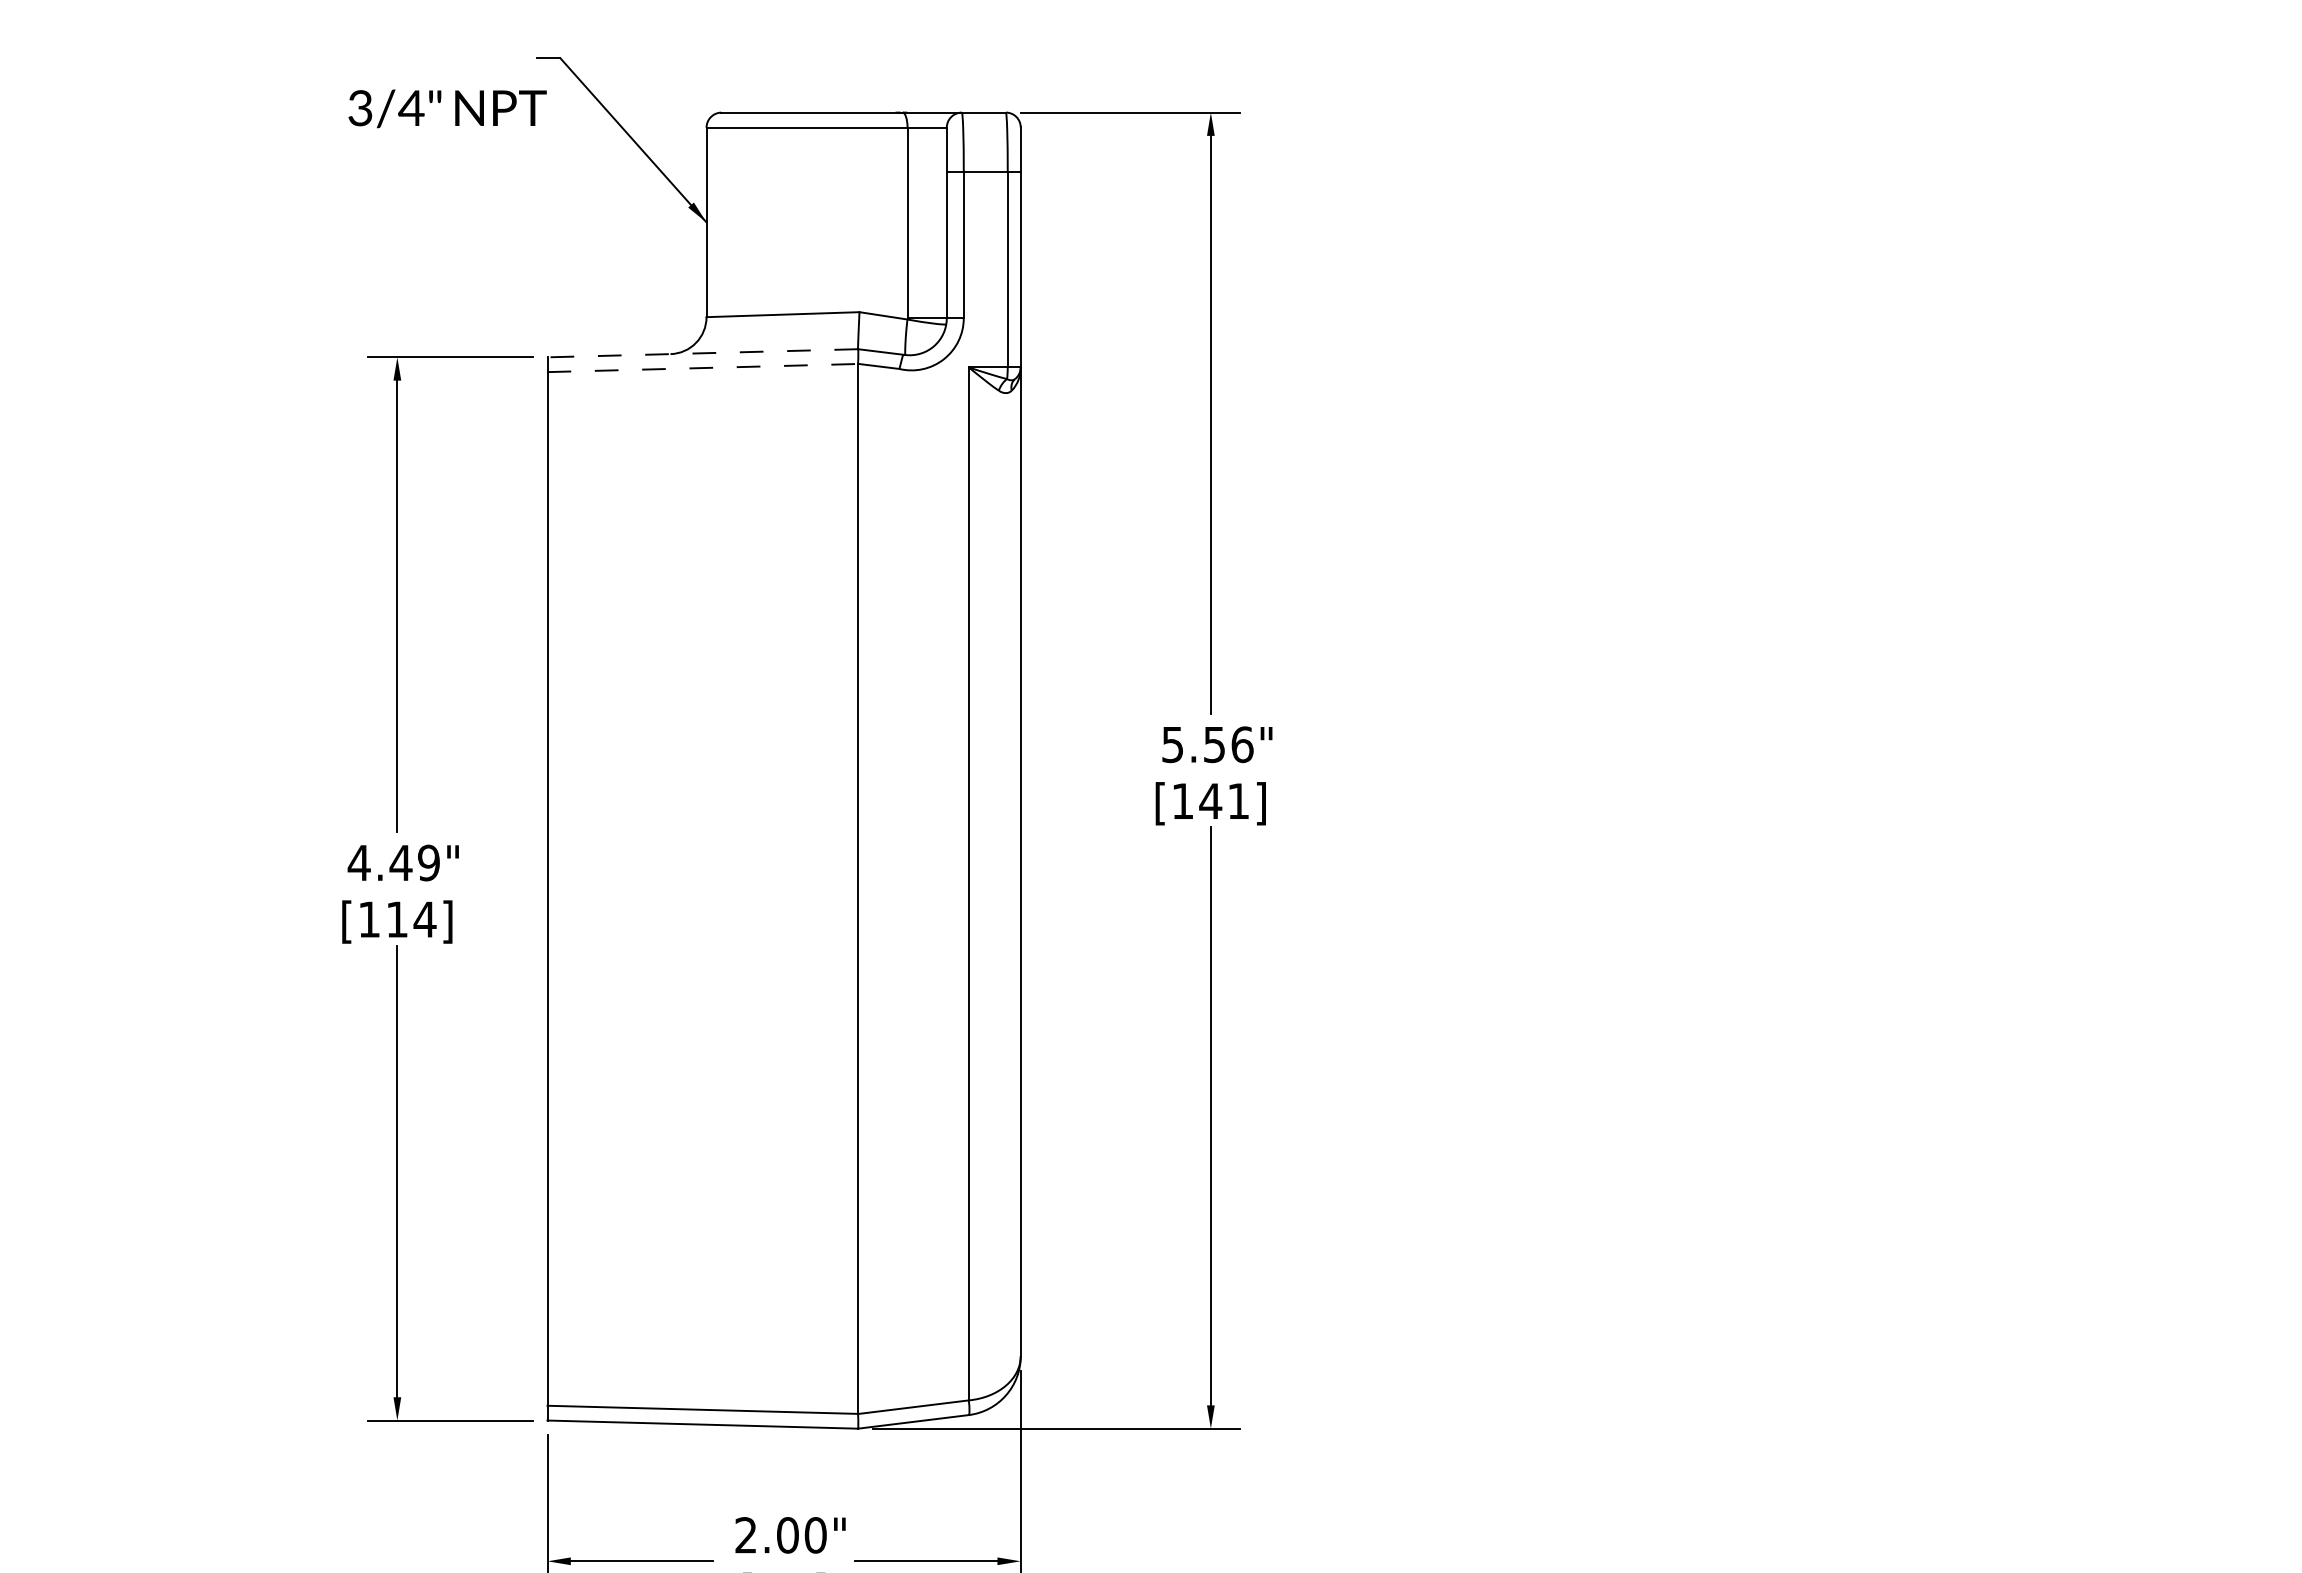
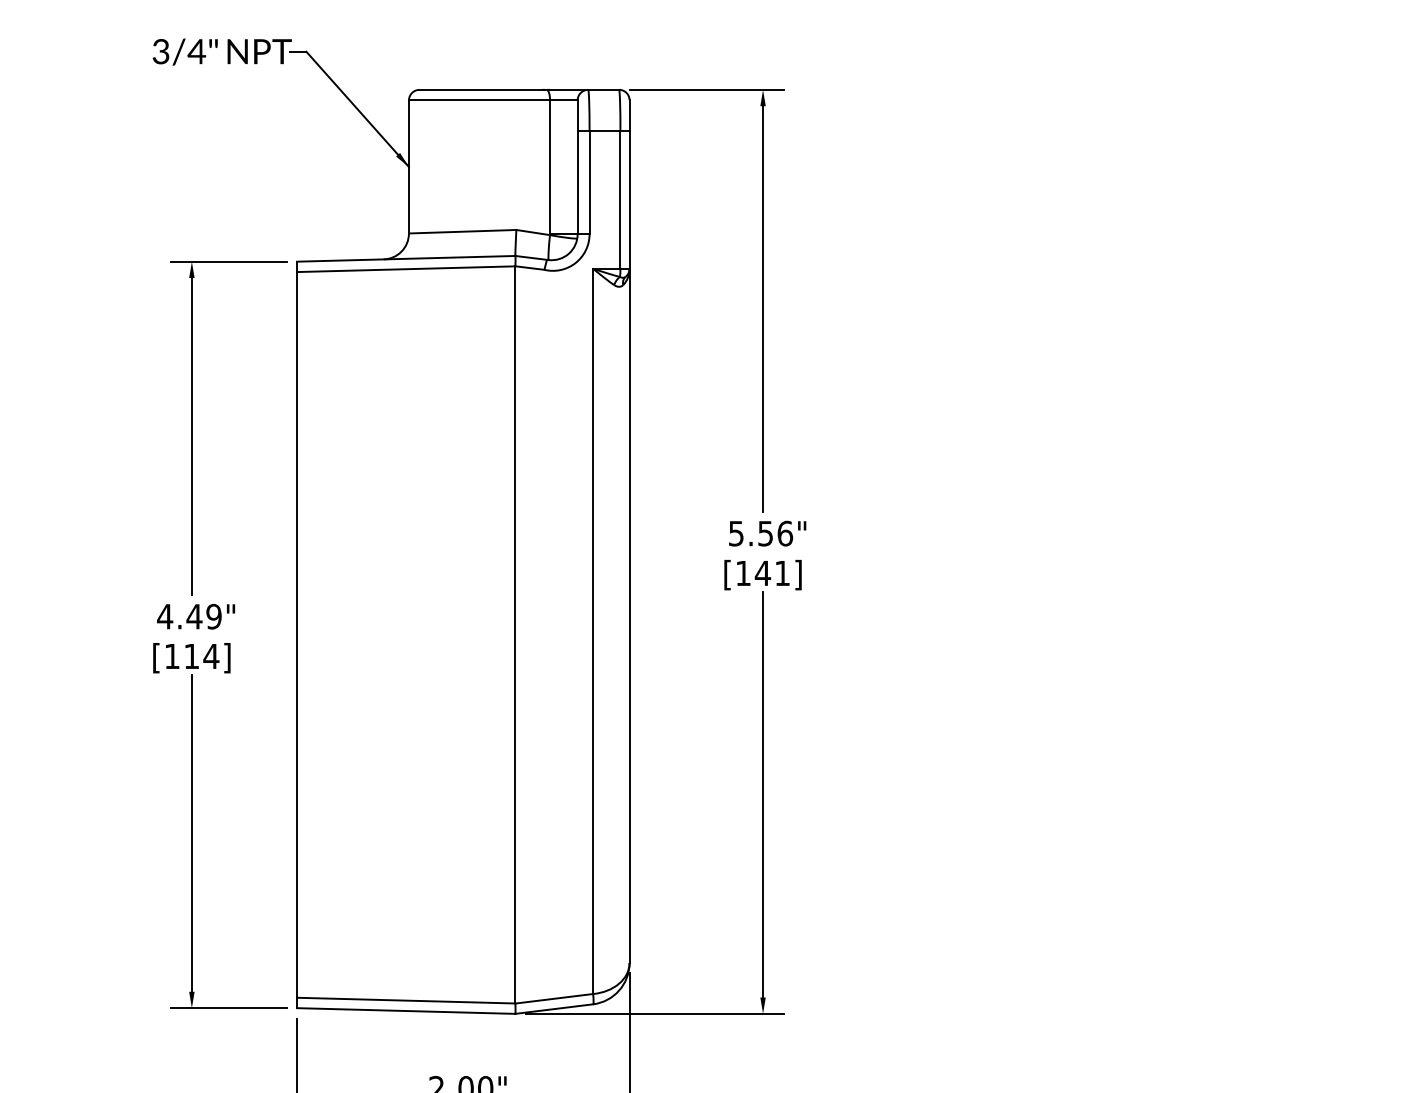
text: (447, 108) -> (222, 51), moved
line: (702, 353) -> (406, 258), dashed -> solid
line: (703, 368) -> (406, 269), dashed -> solid

